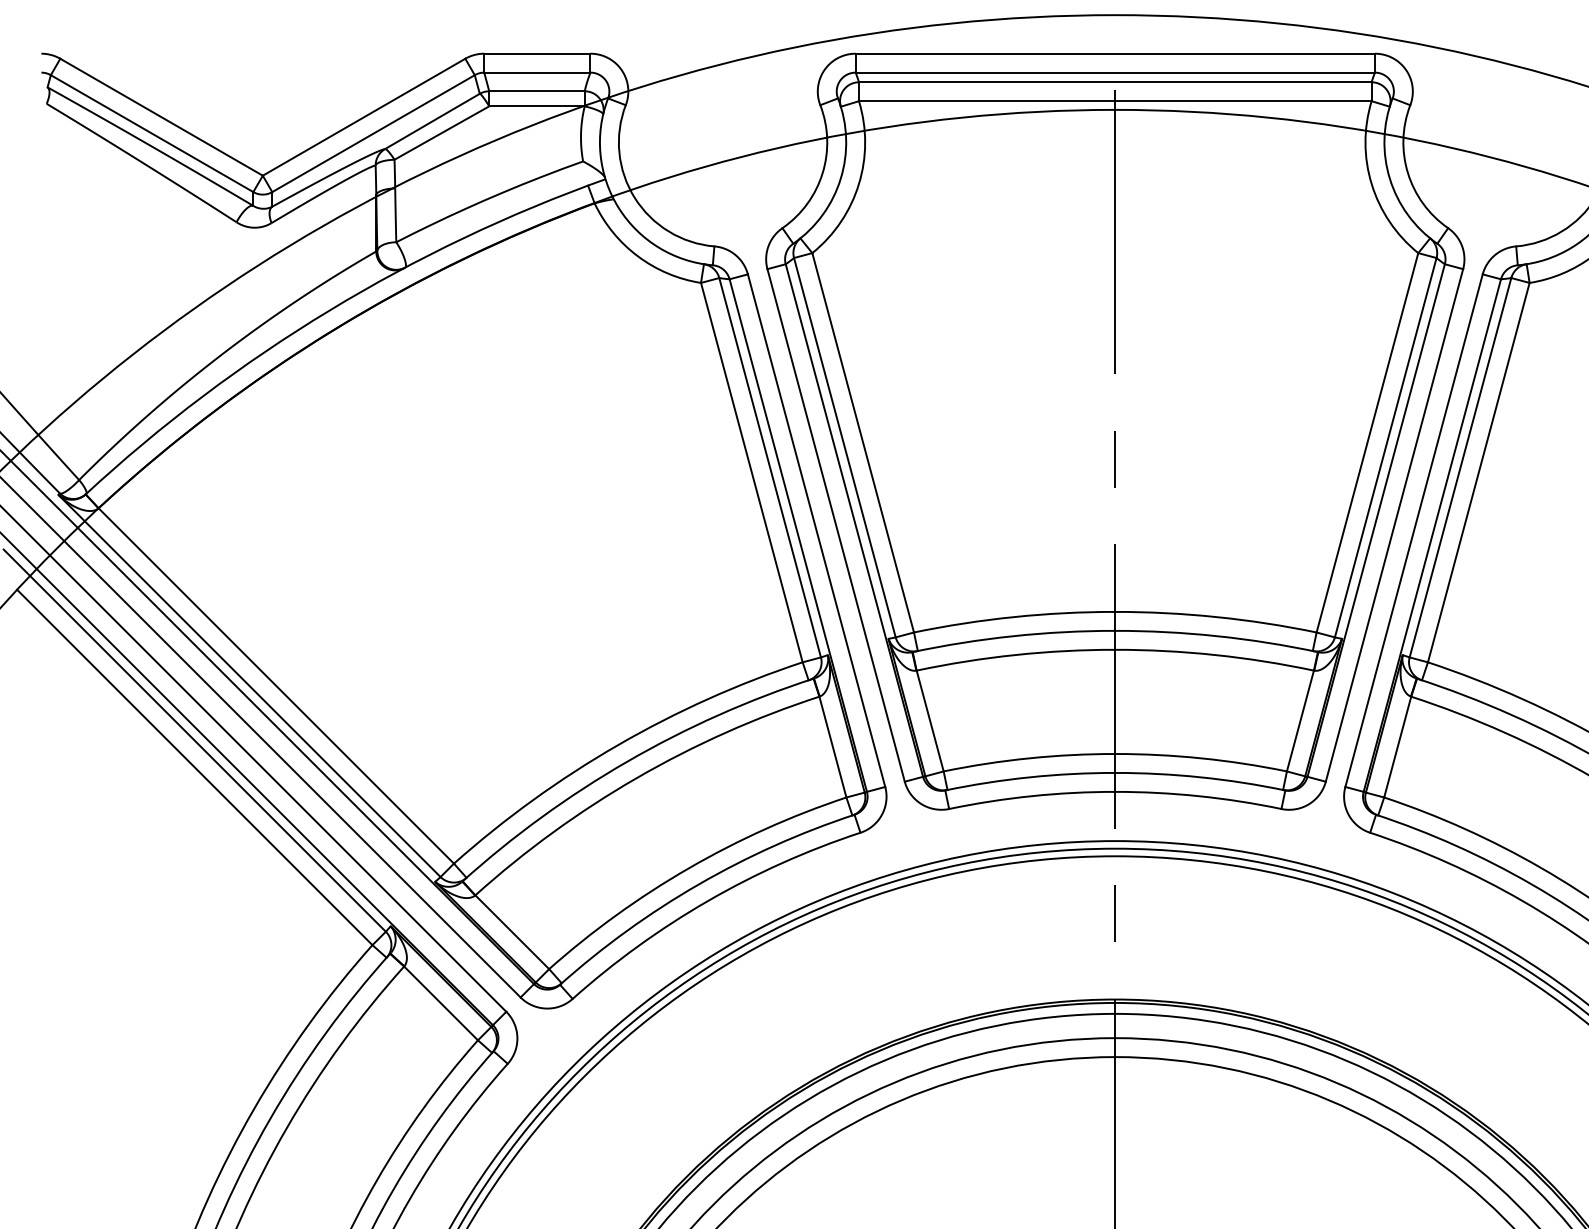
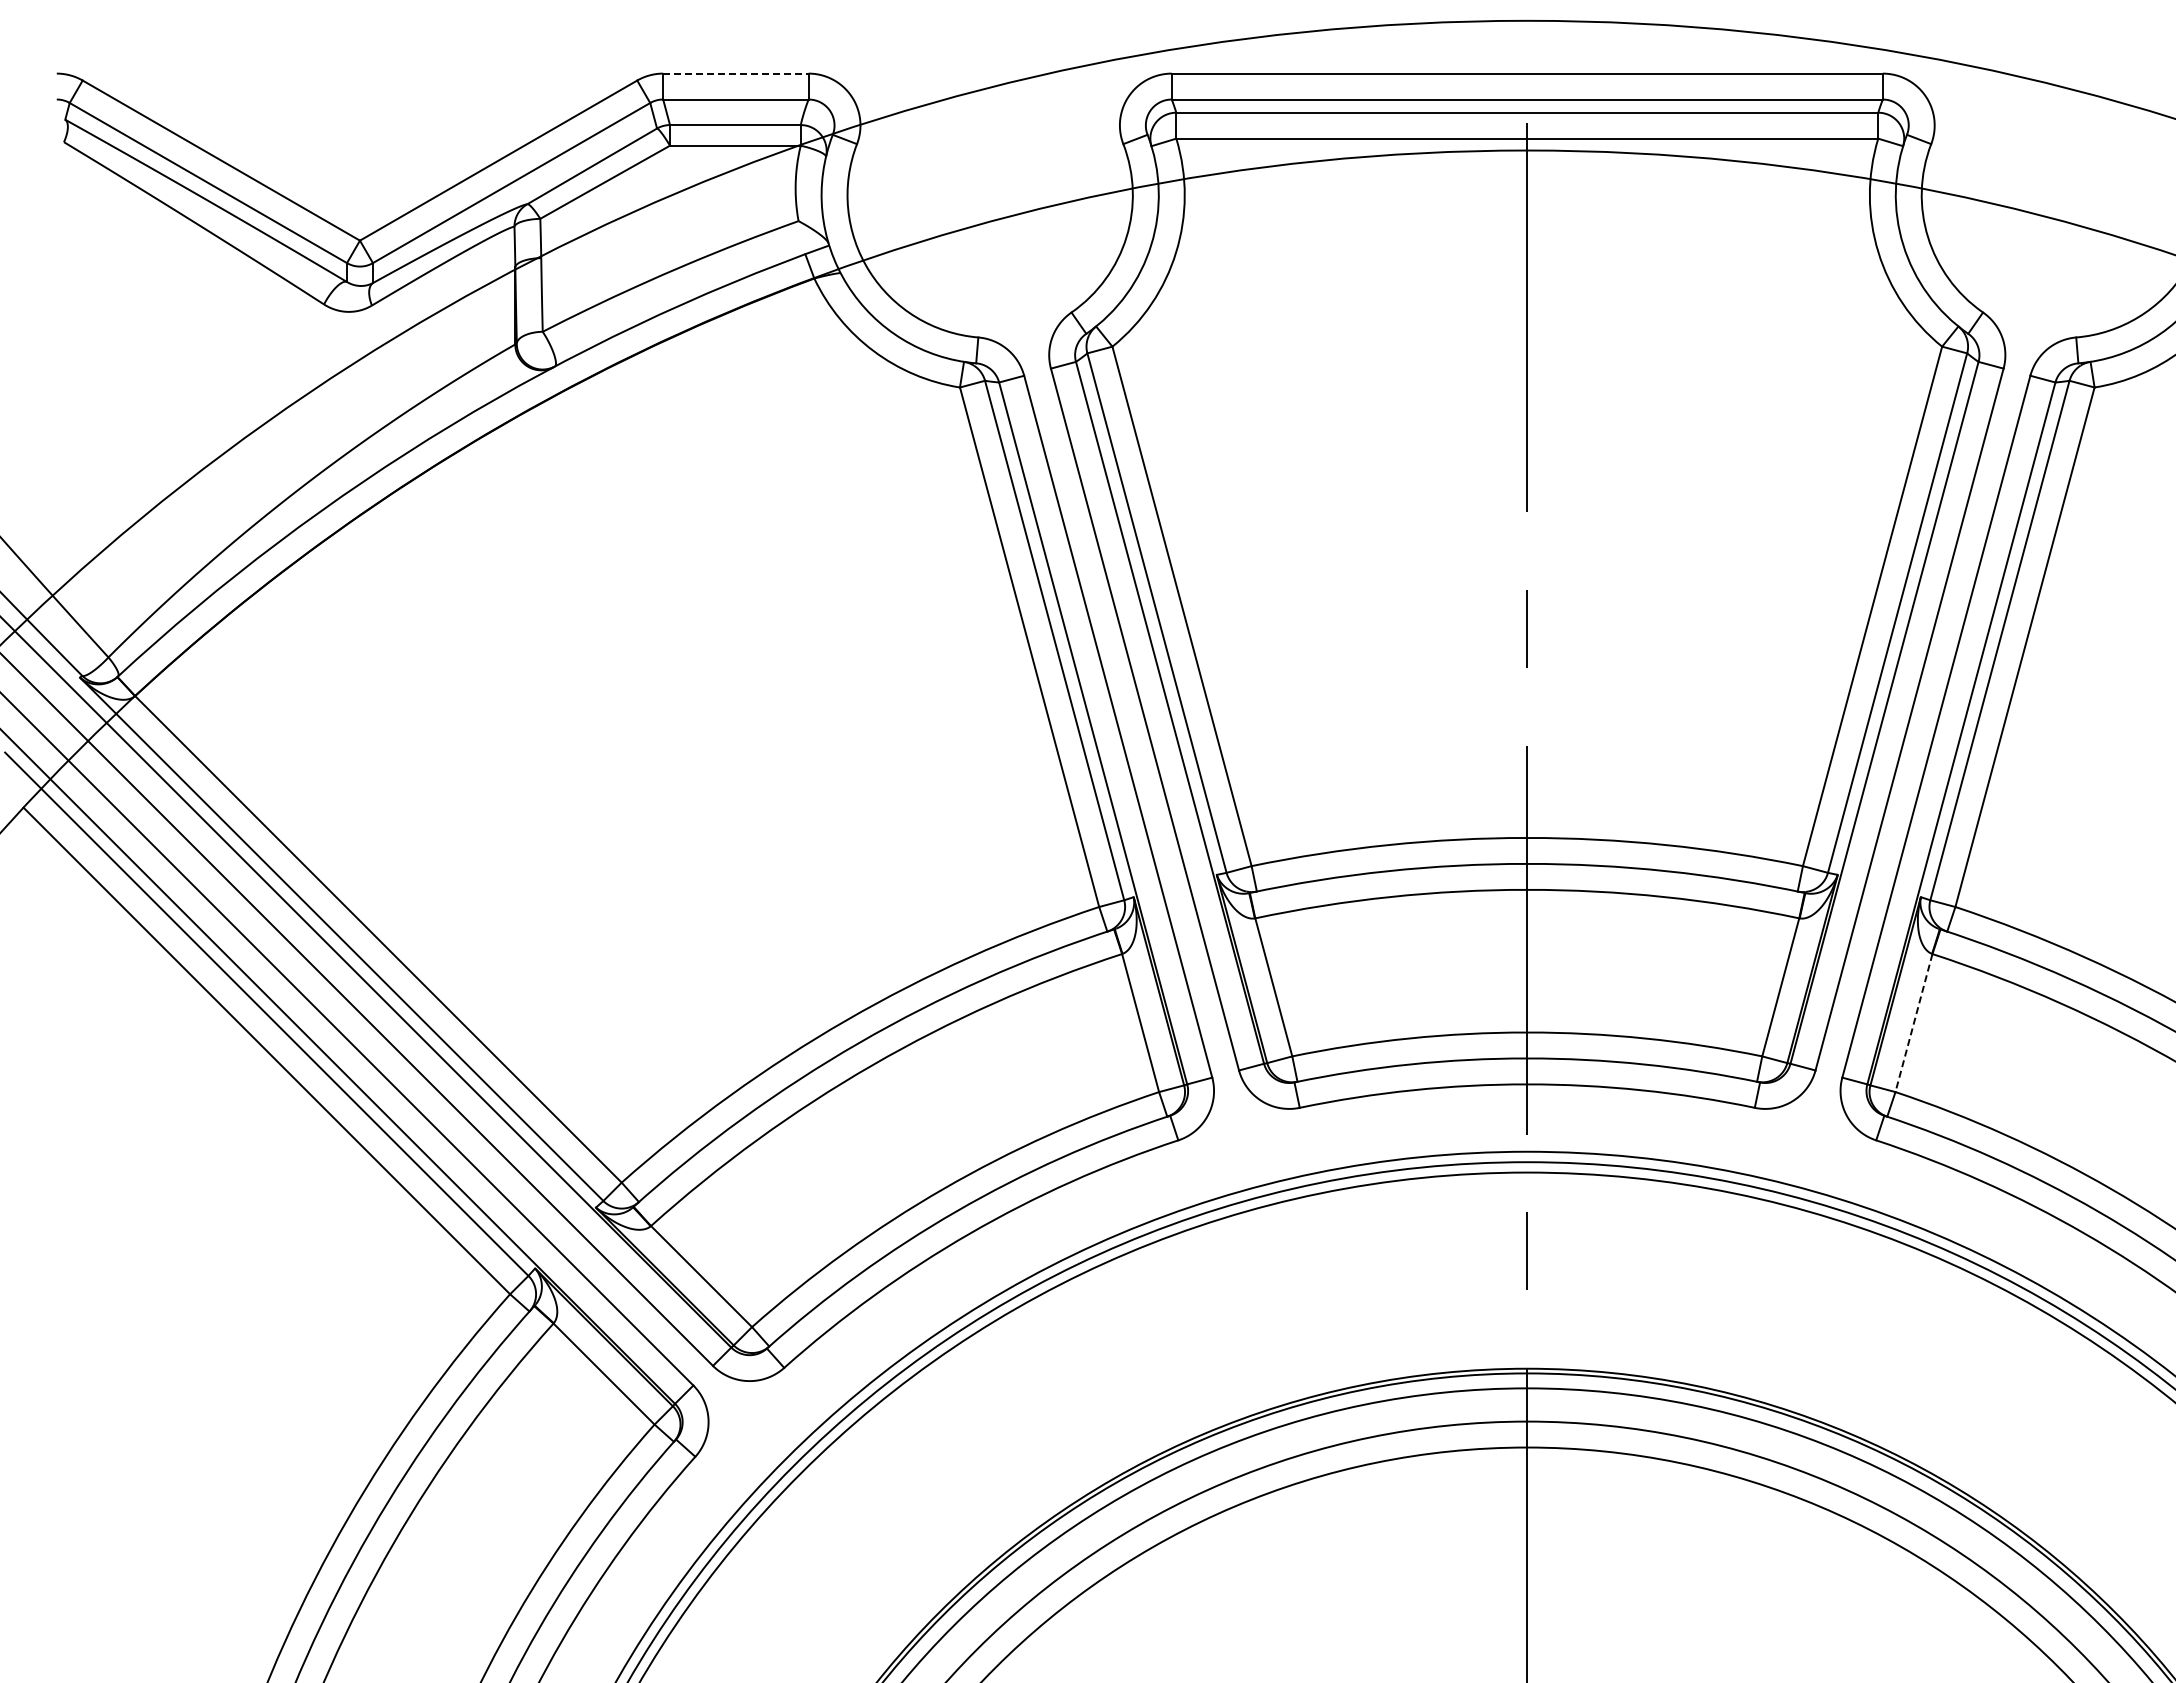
line: (537, 53) -> (735, 73), solid -> dashed
line: (1397, 747) -> (1913, 1023), solid -> dashed

